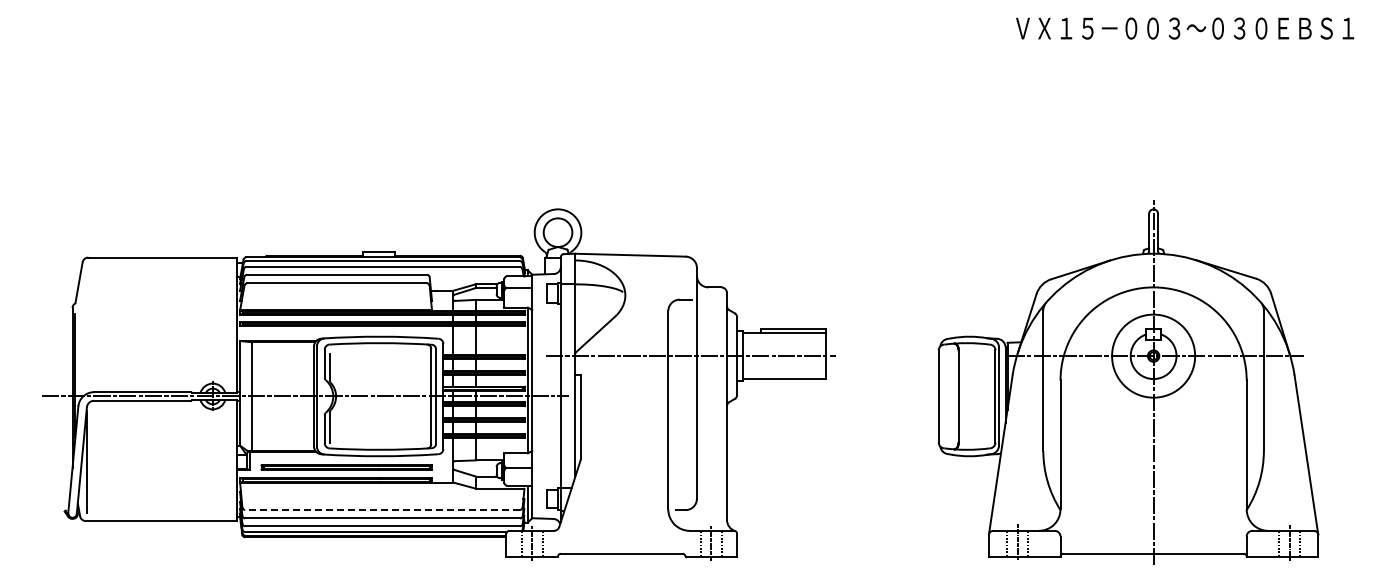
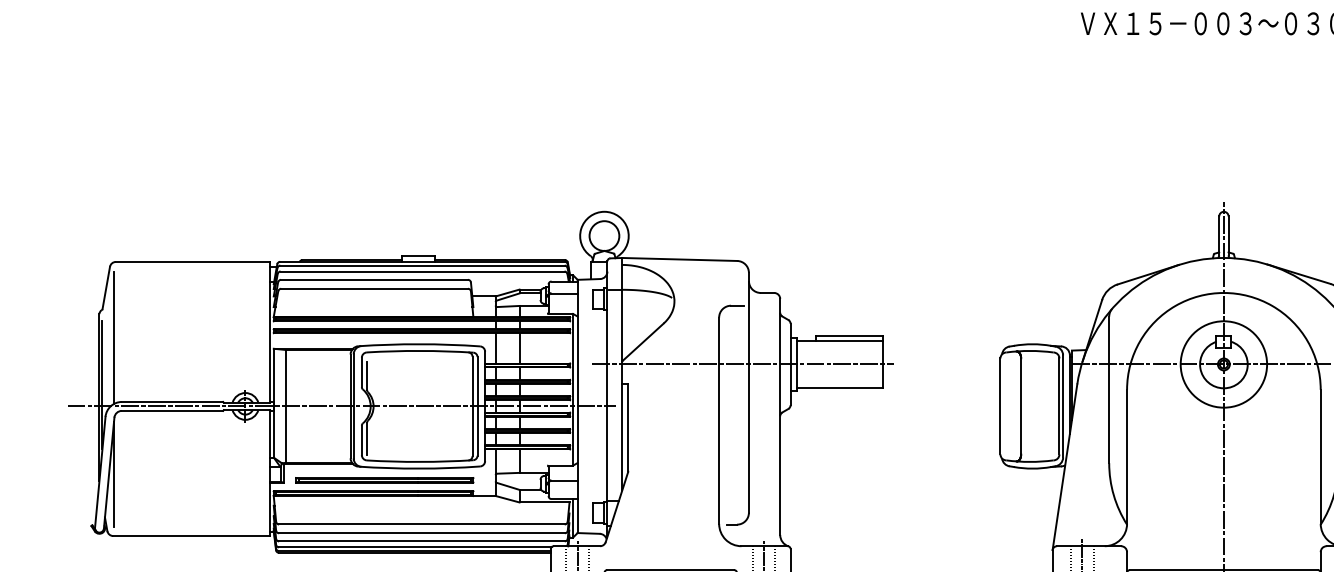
line: (86, 330) -> (113, 337), added
line: (382, 509) -> (421, 523), dashed -> solid

